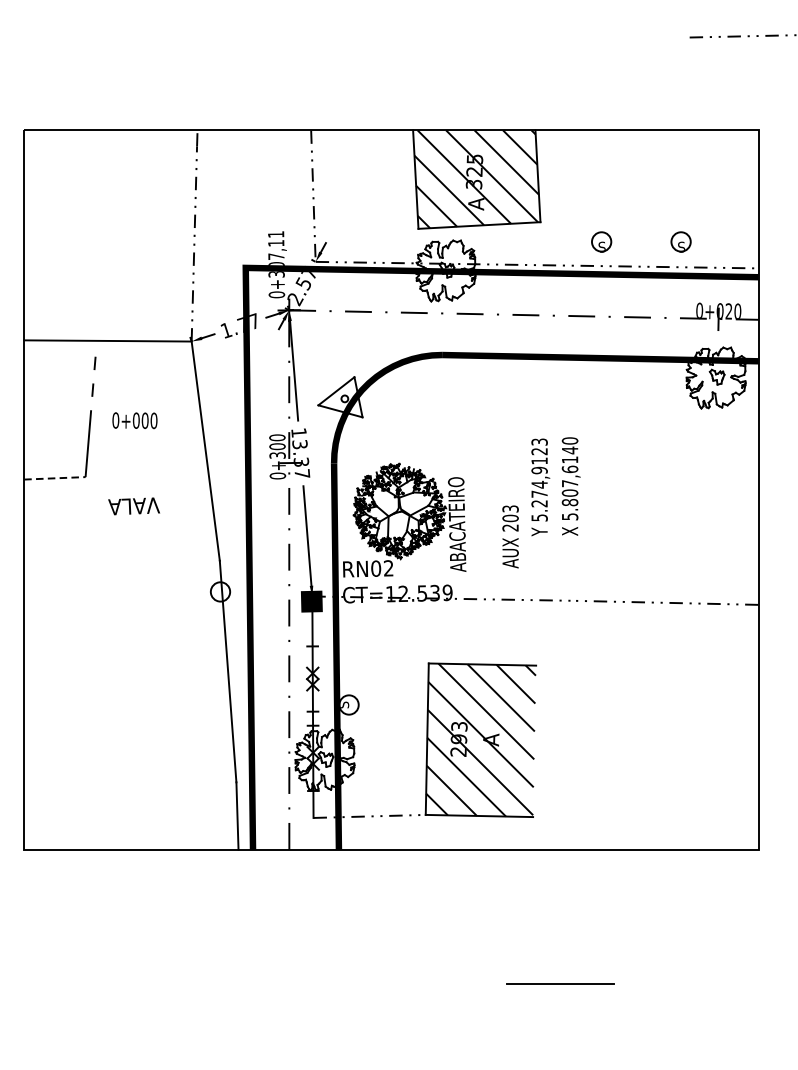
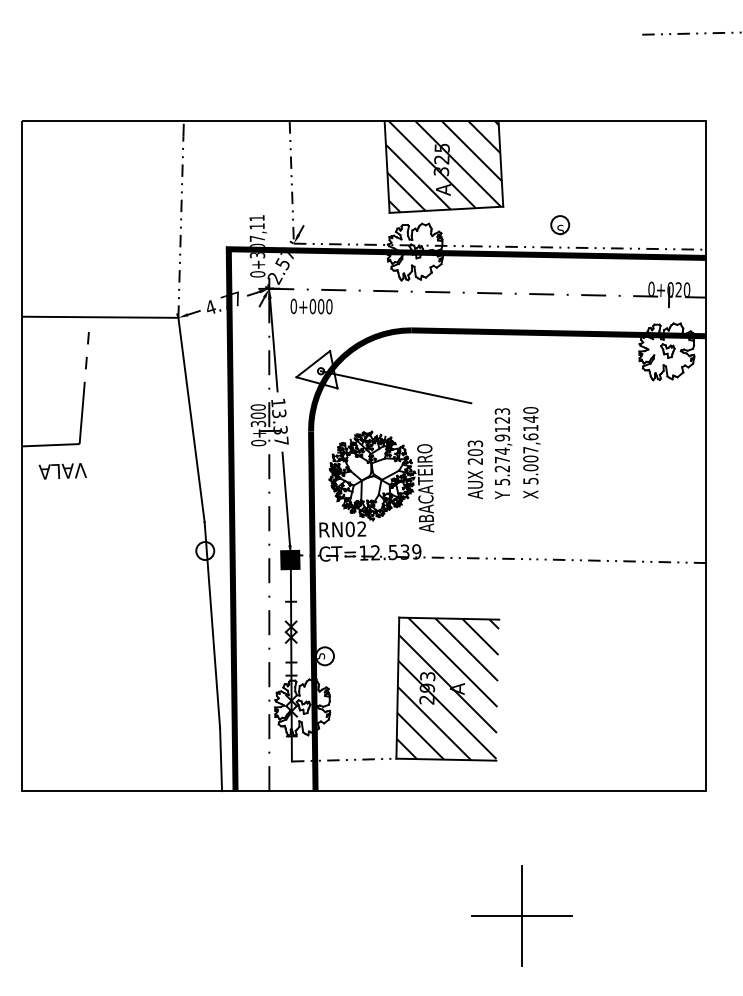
part: (681, 242) -> (634, 225), removed
text: (226, 330) -> (210, 307), 1.77 -> 4.77
line: (425, 416) -> (396, 387), added
text: (134, 420) -> (311, 306), moved
line: (55, 478) -> (51, 445), dashed -> solid
text: (569, 502) -> (530, 467), 5.807,6140 -> 5.007,6140
text: (133, 506) -> (62, 471), moved
text: (510, 536) -> (475, 469), moved
line: (560, 984) -> (521, 916), added

